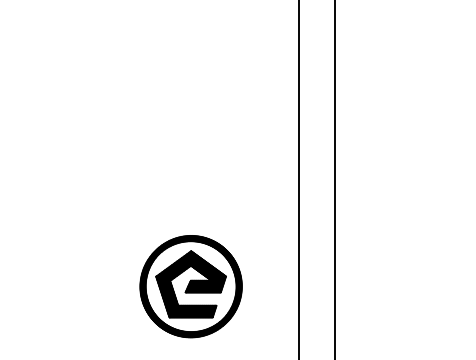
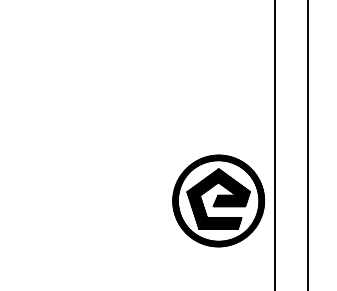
part: (190, 286) -> (218, 200), moved

